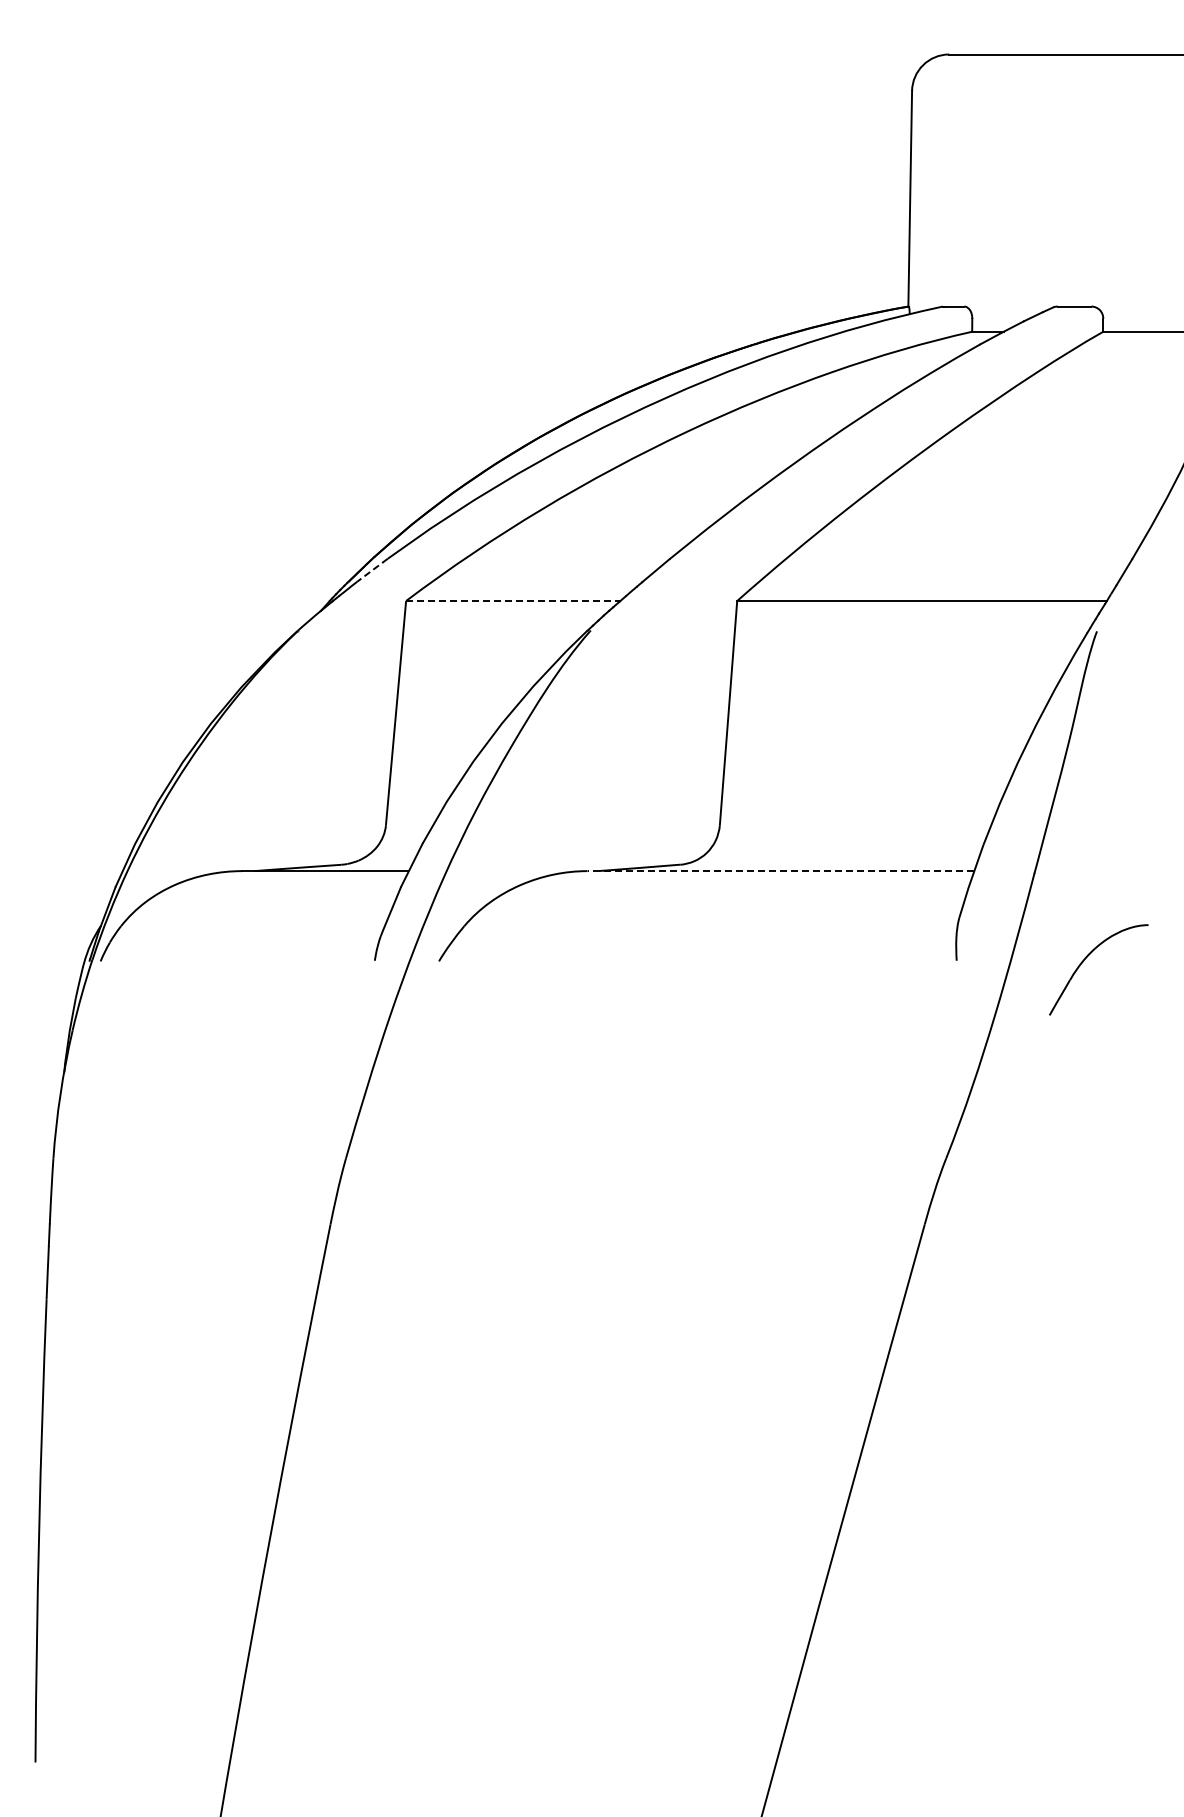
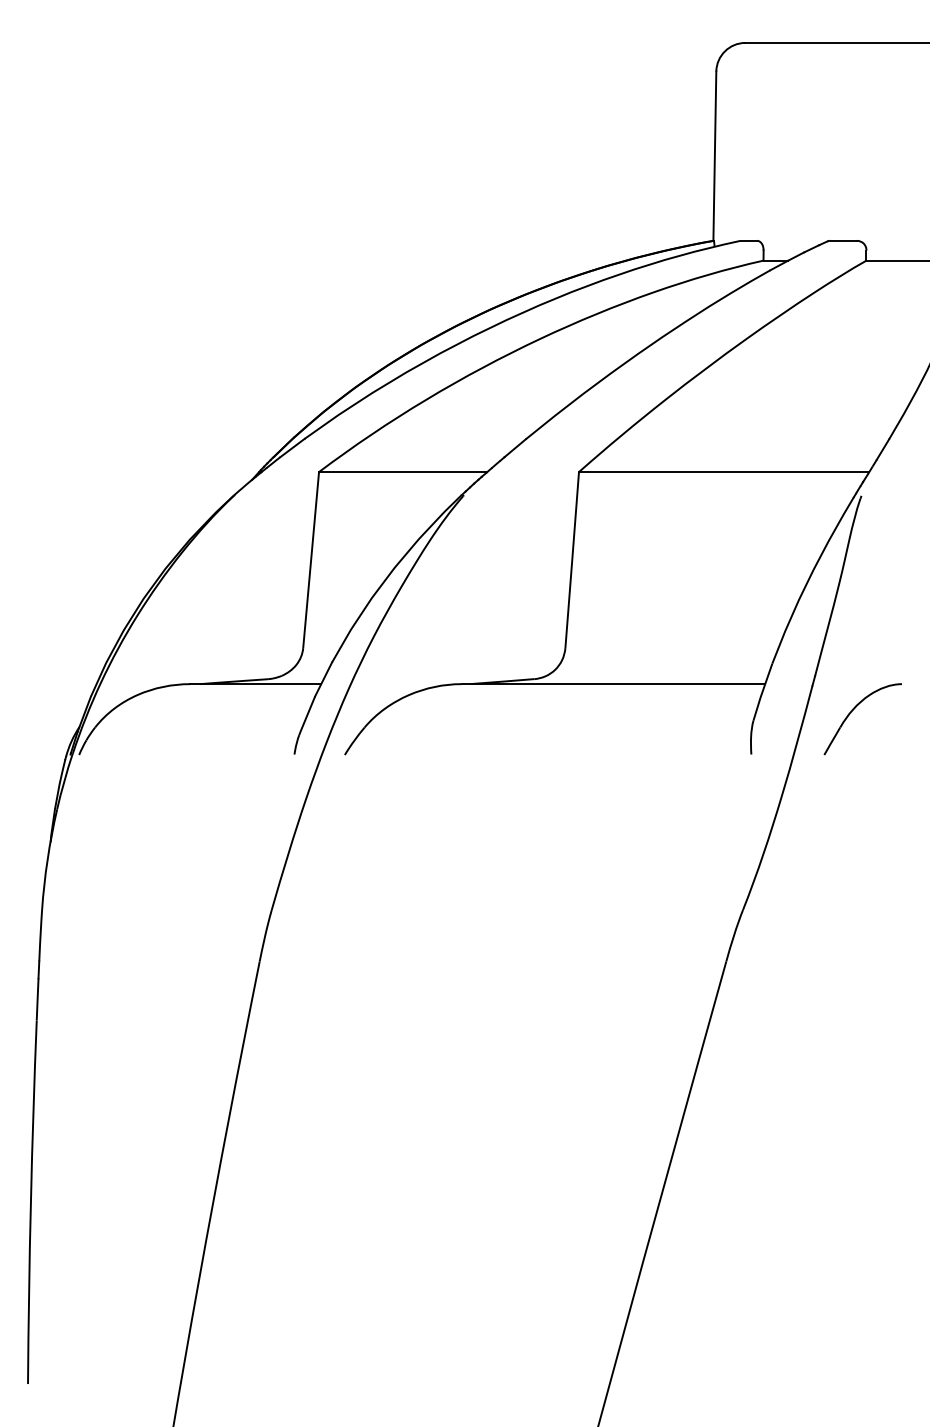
line: (372, 570) -> (292, 448), dashed -> solid
line: (513, 601) -> (403, 472), dashed -> solid
line: (780, 871) -> (613, 684), dashed -> solid
part: (1084, 961) -> (851, 712), moved

